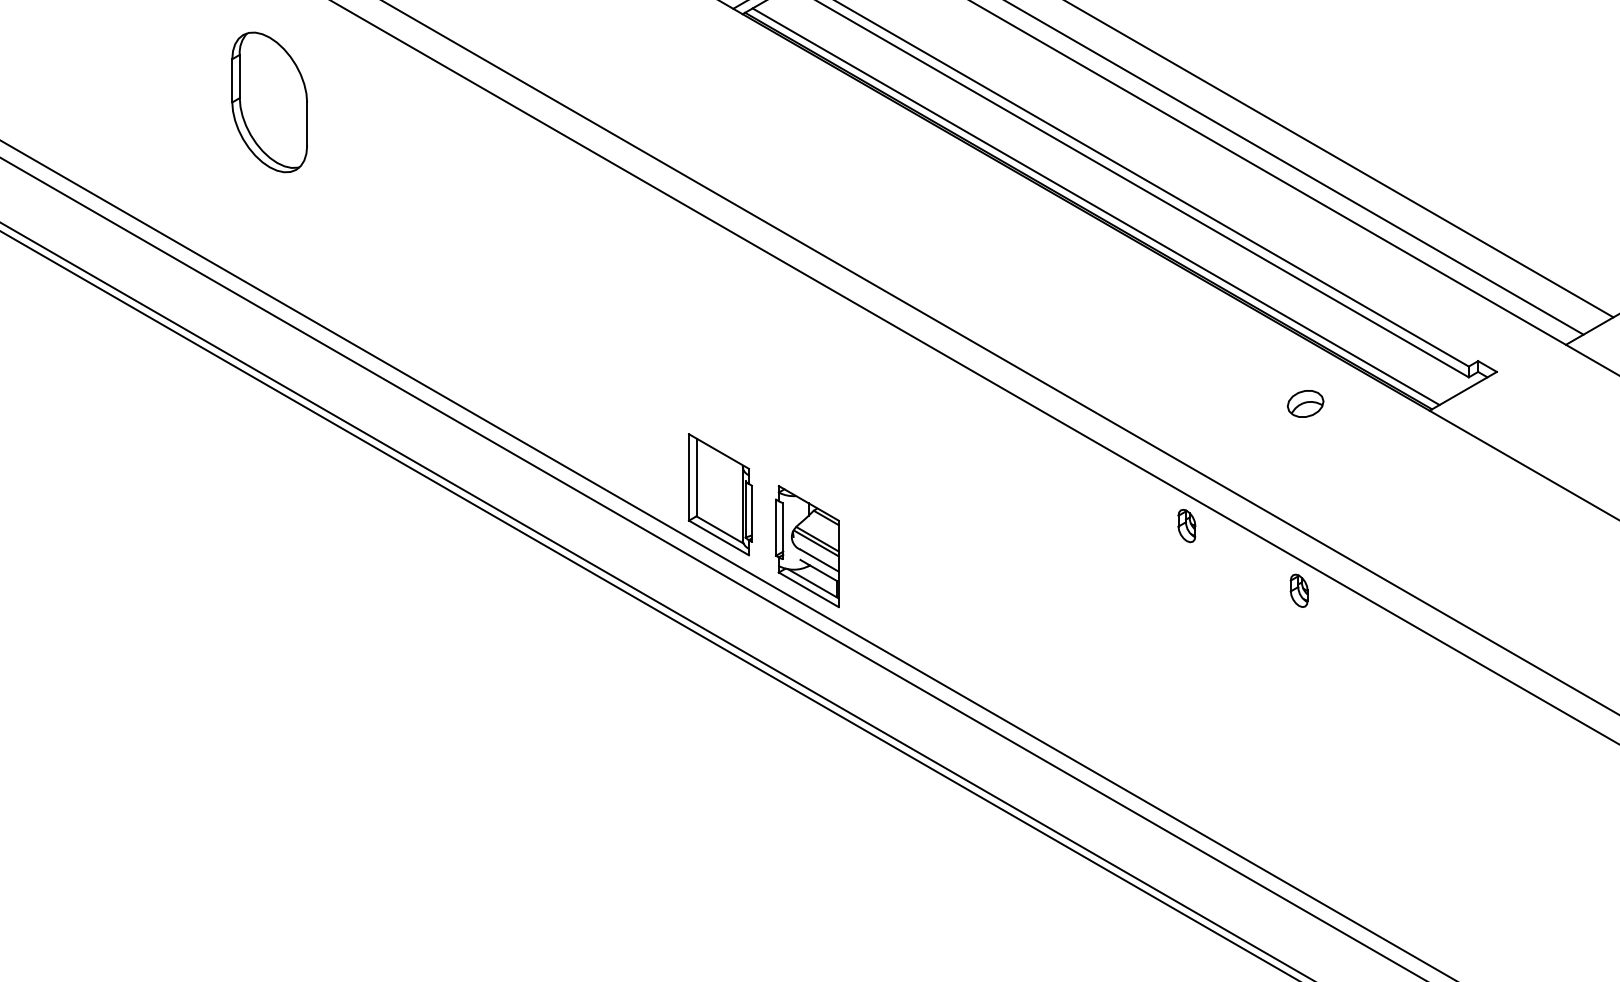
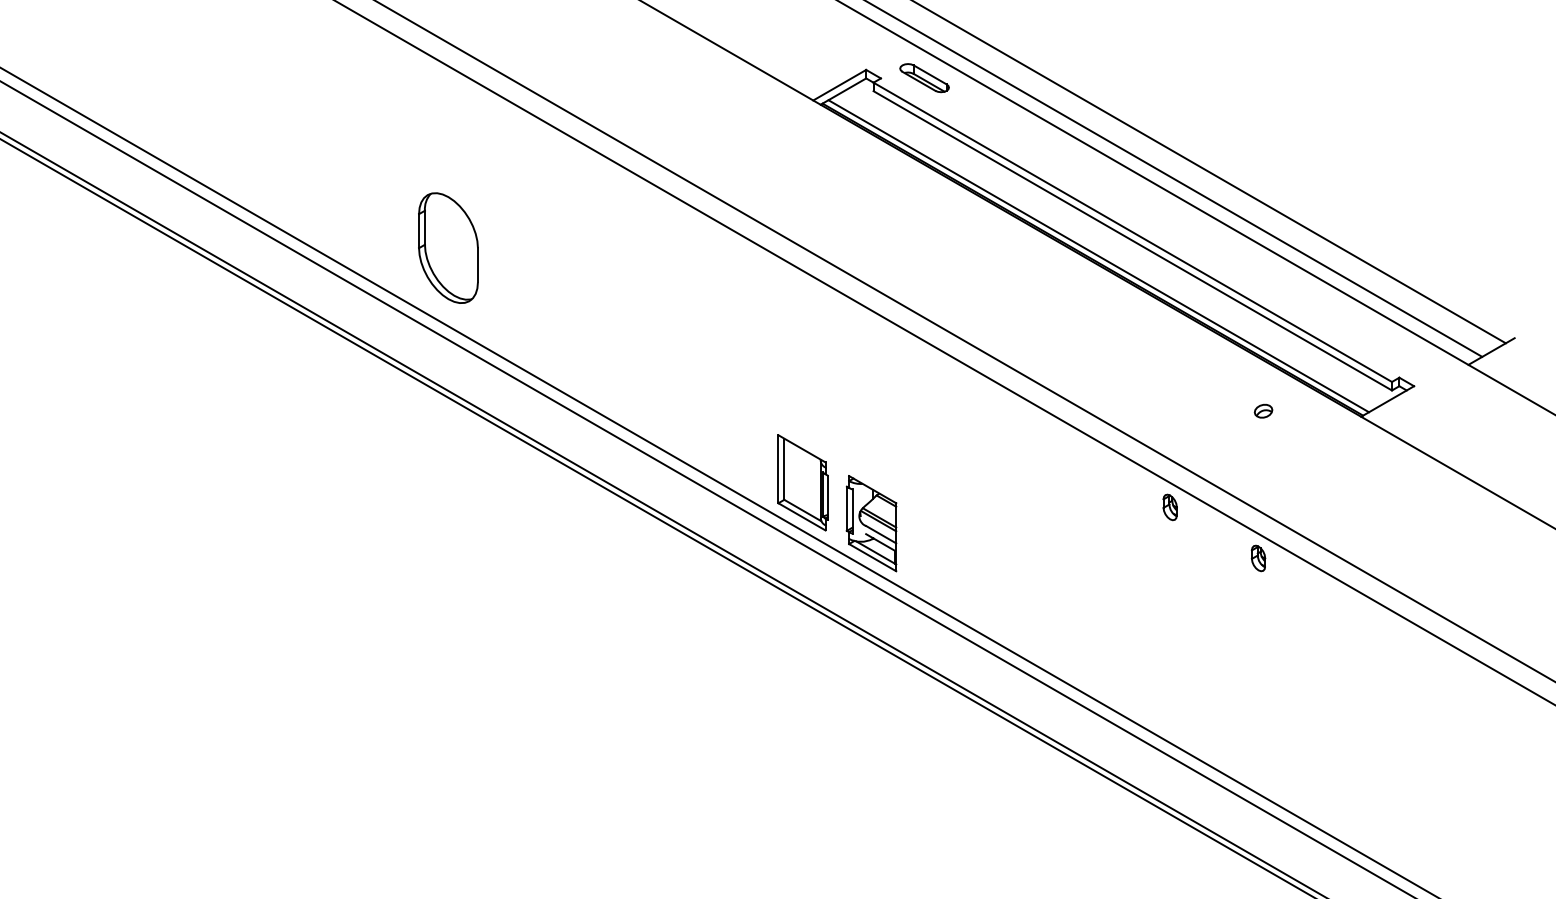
part: (269, 101) -> (448, 247), moved
part: (1305, 402) -> (1263, 410), size x0.62

